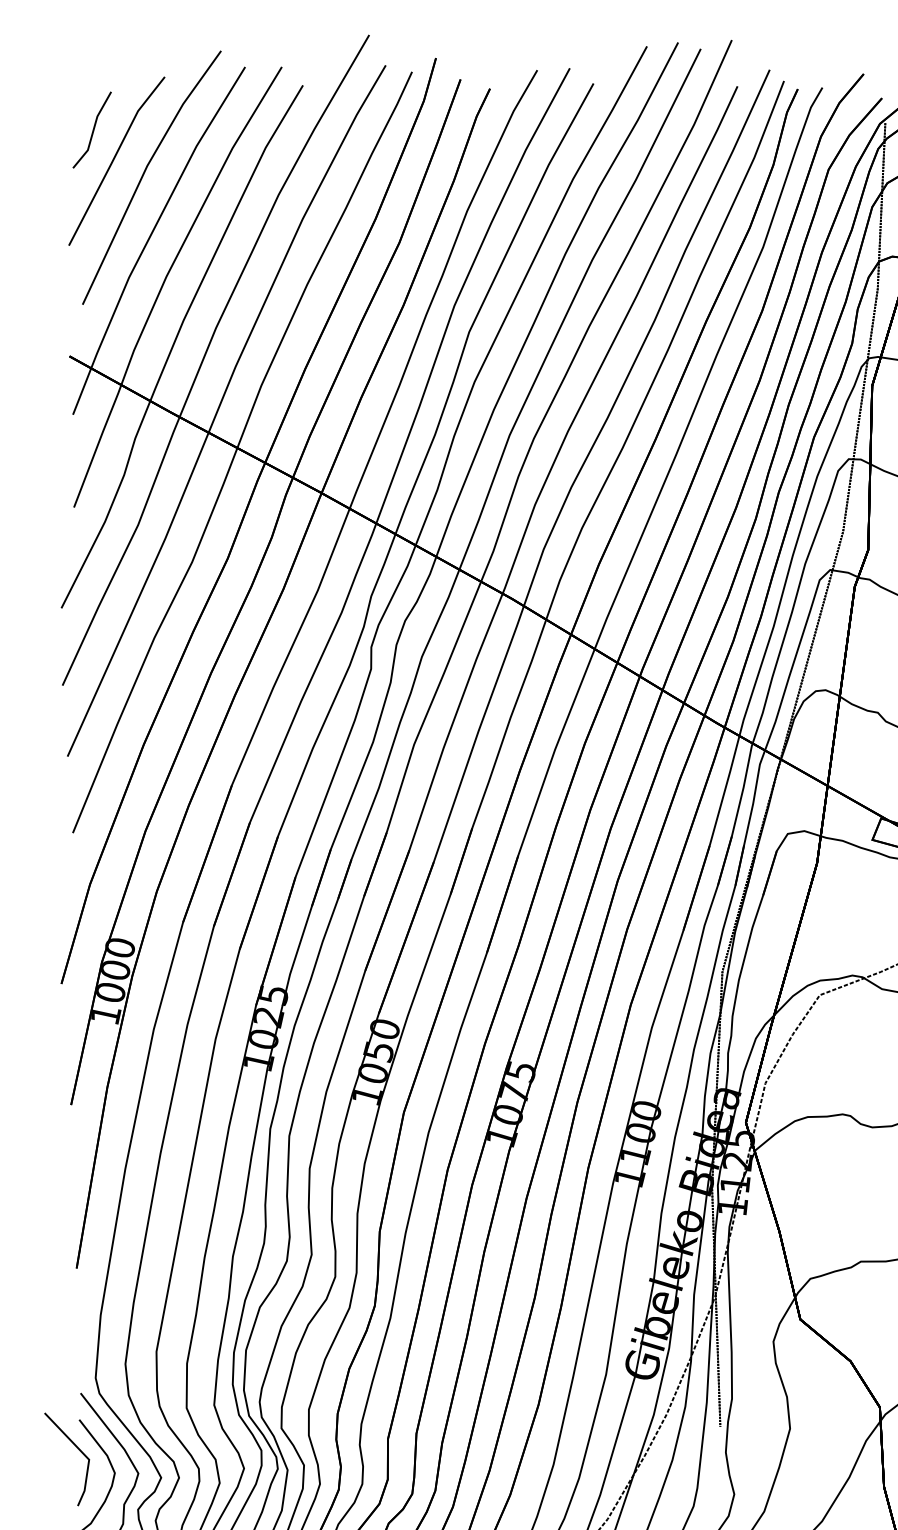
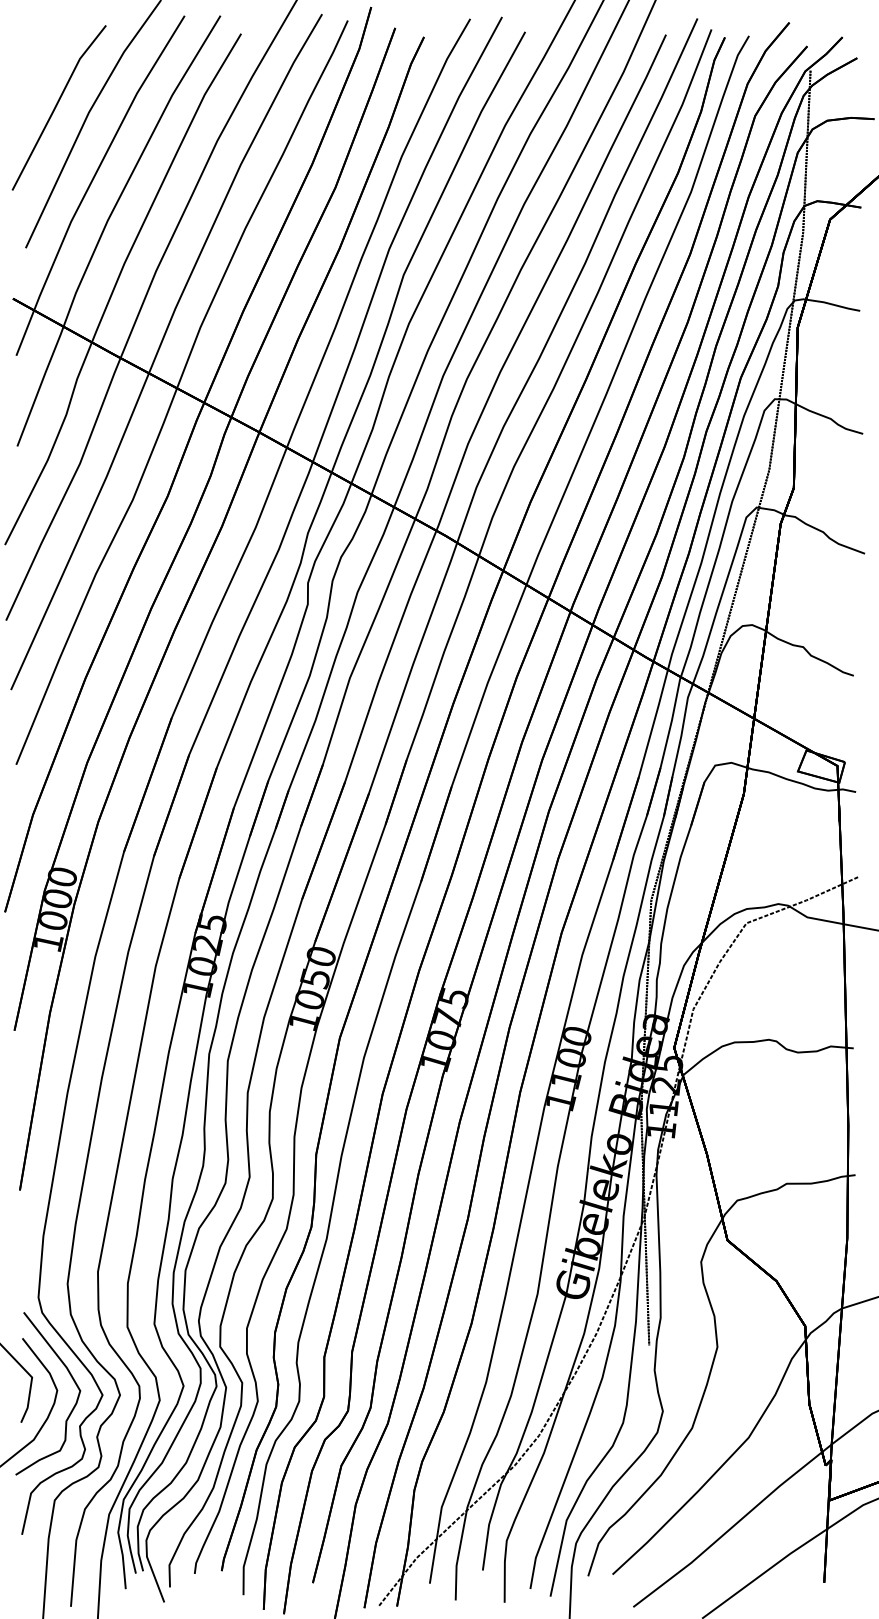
part: (92, 129) -> (35, 76), removed

